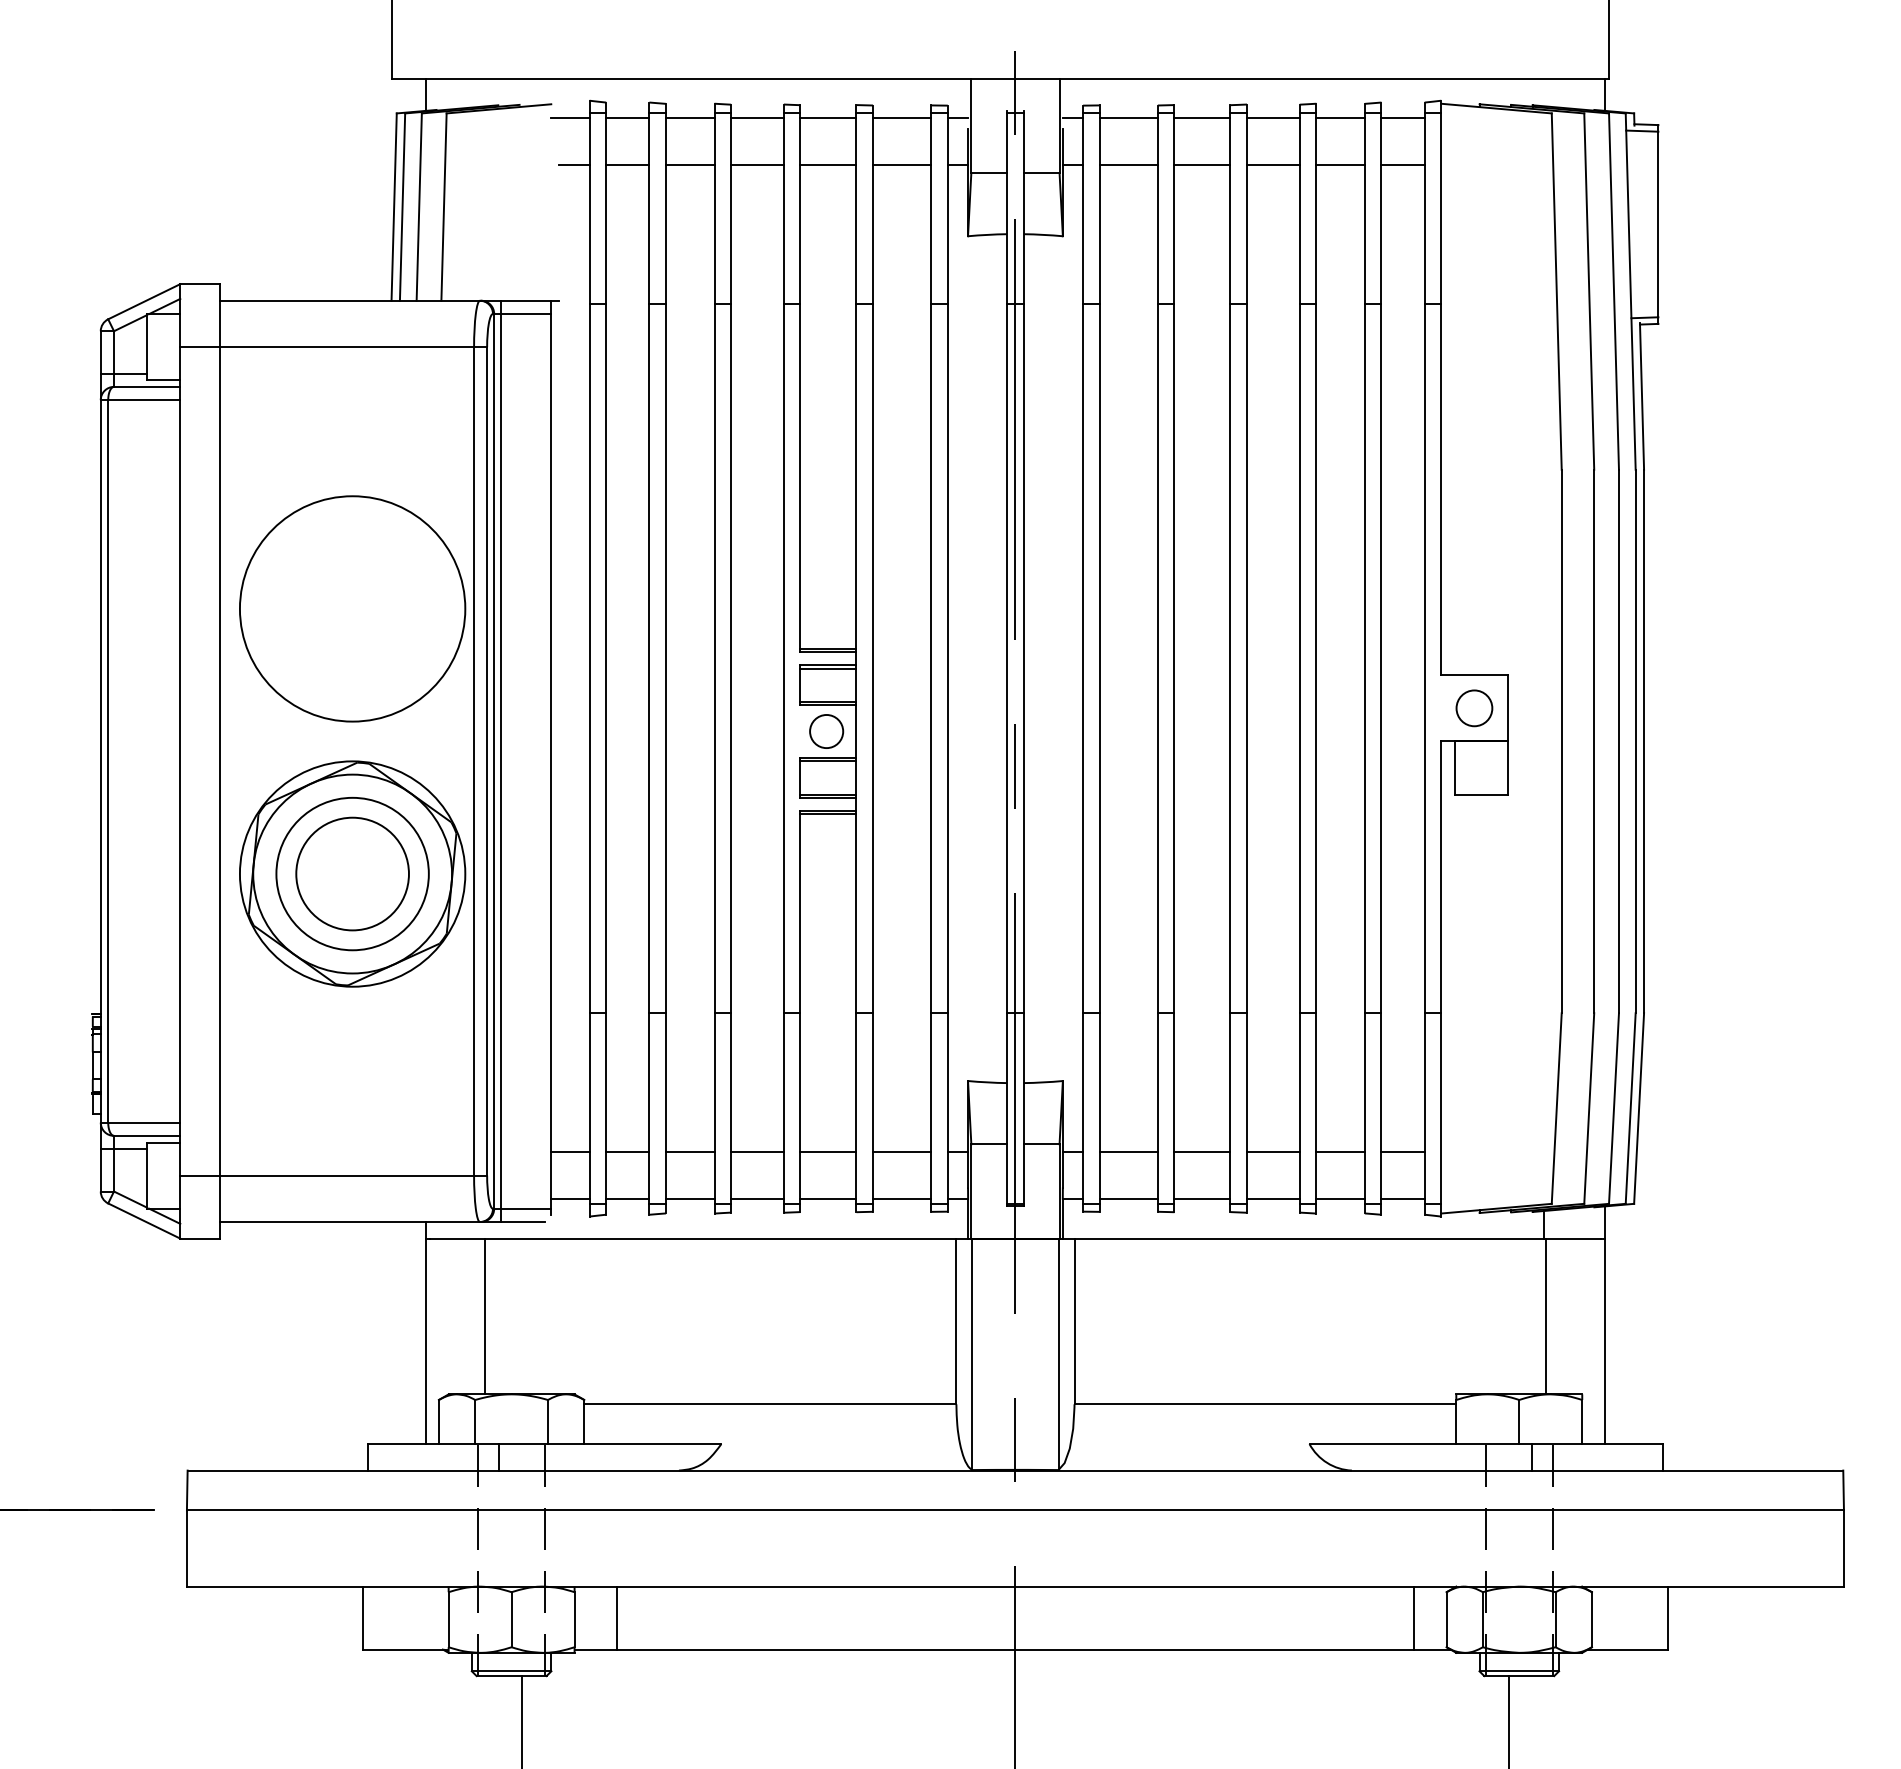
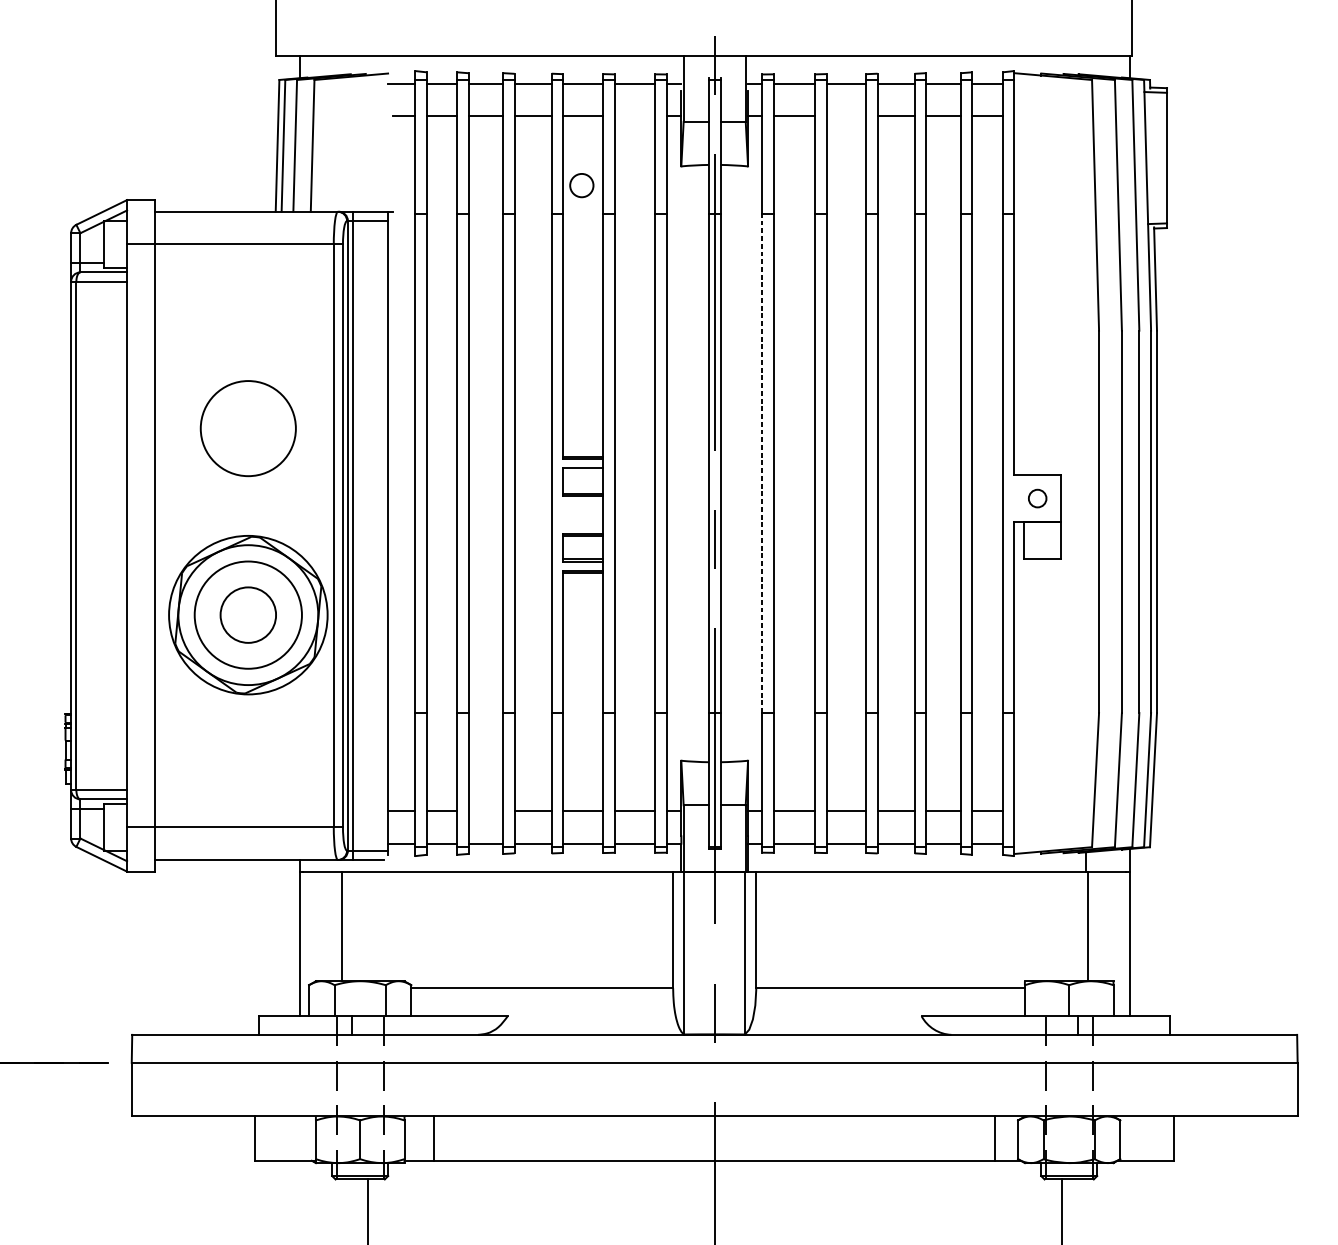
line: (902, 164) -> (635, 115), removed
line: (1202, 164) -> (846, 115), removed
circle: (352, 608) -> (248, 428), size x0.6
line: (1083, 658) -> (762, 463), solid -> dashed
line: (828, 668) -> (583, 470), removed
circle: (1474, 708) -> (1037, 498), size x0.7
circle: (826, 731) -> (581, 185), moved
circle: (352, 873) -> (248, 614), size x0.7
line: (690, 1152) -> (486, 811), removed

